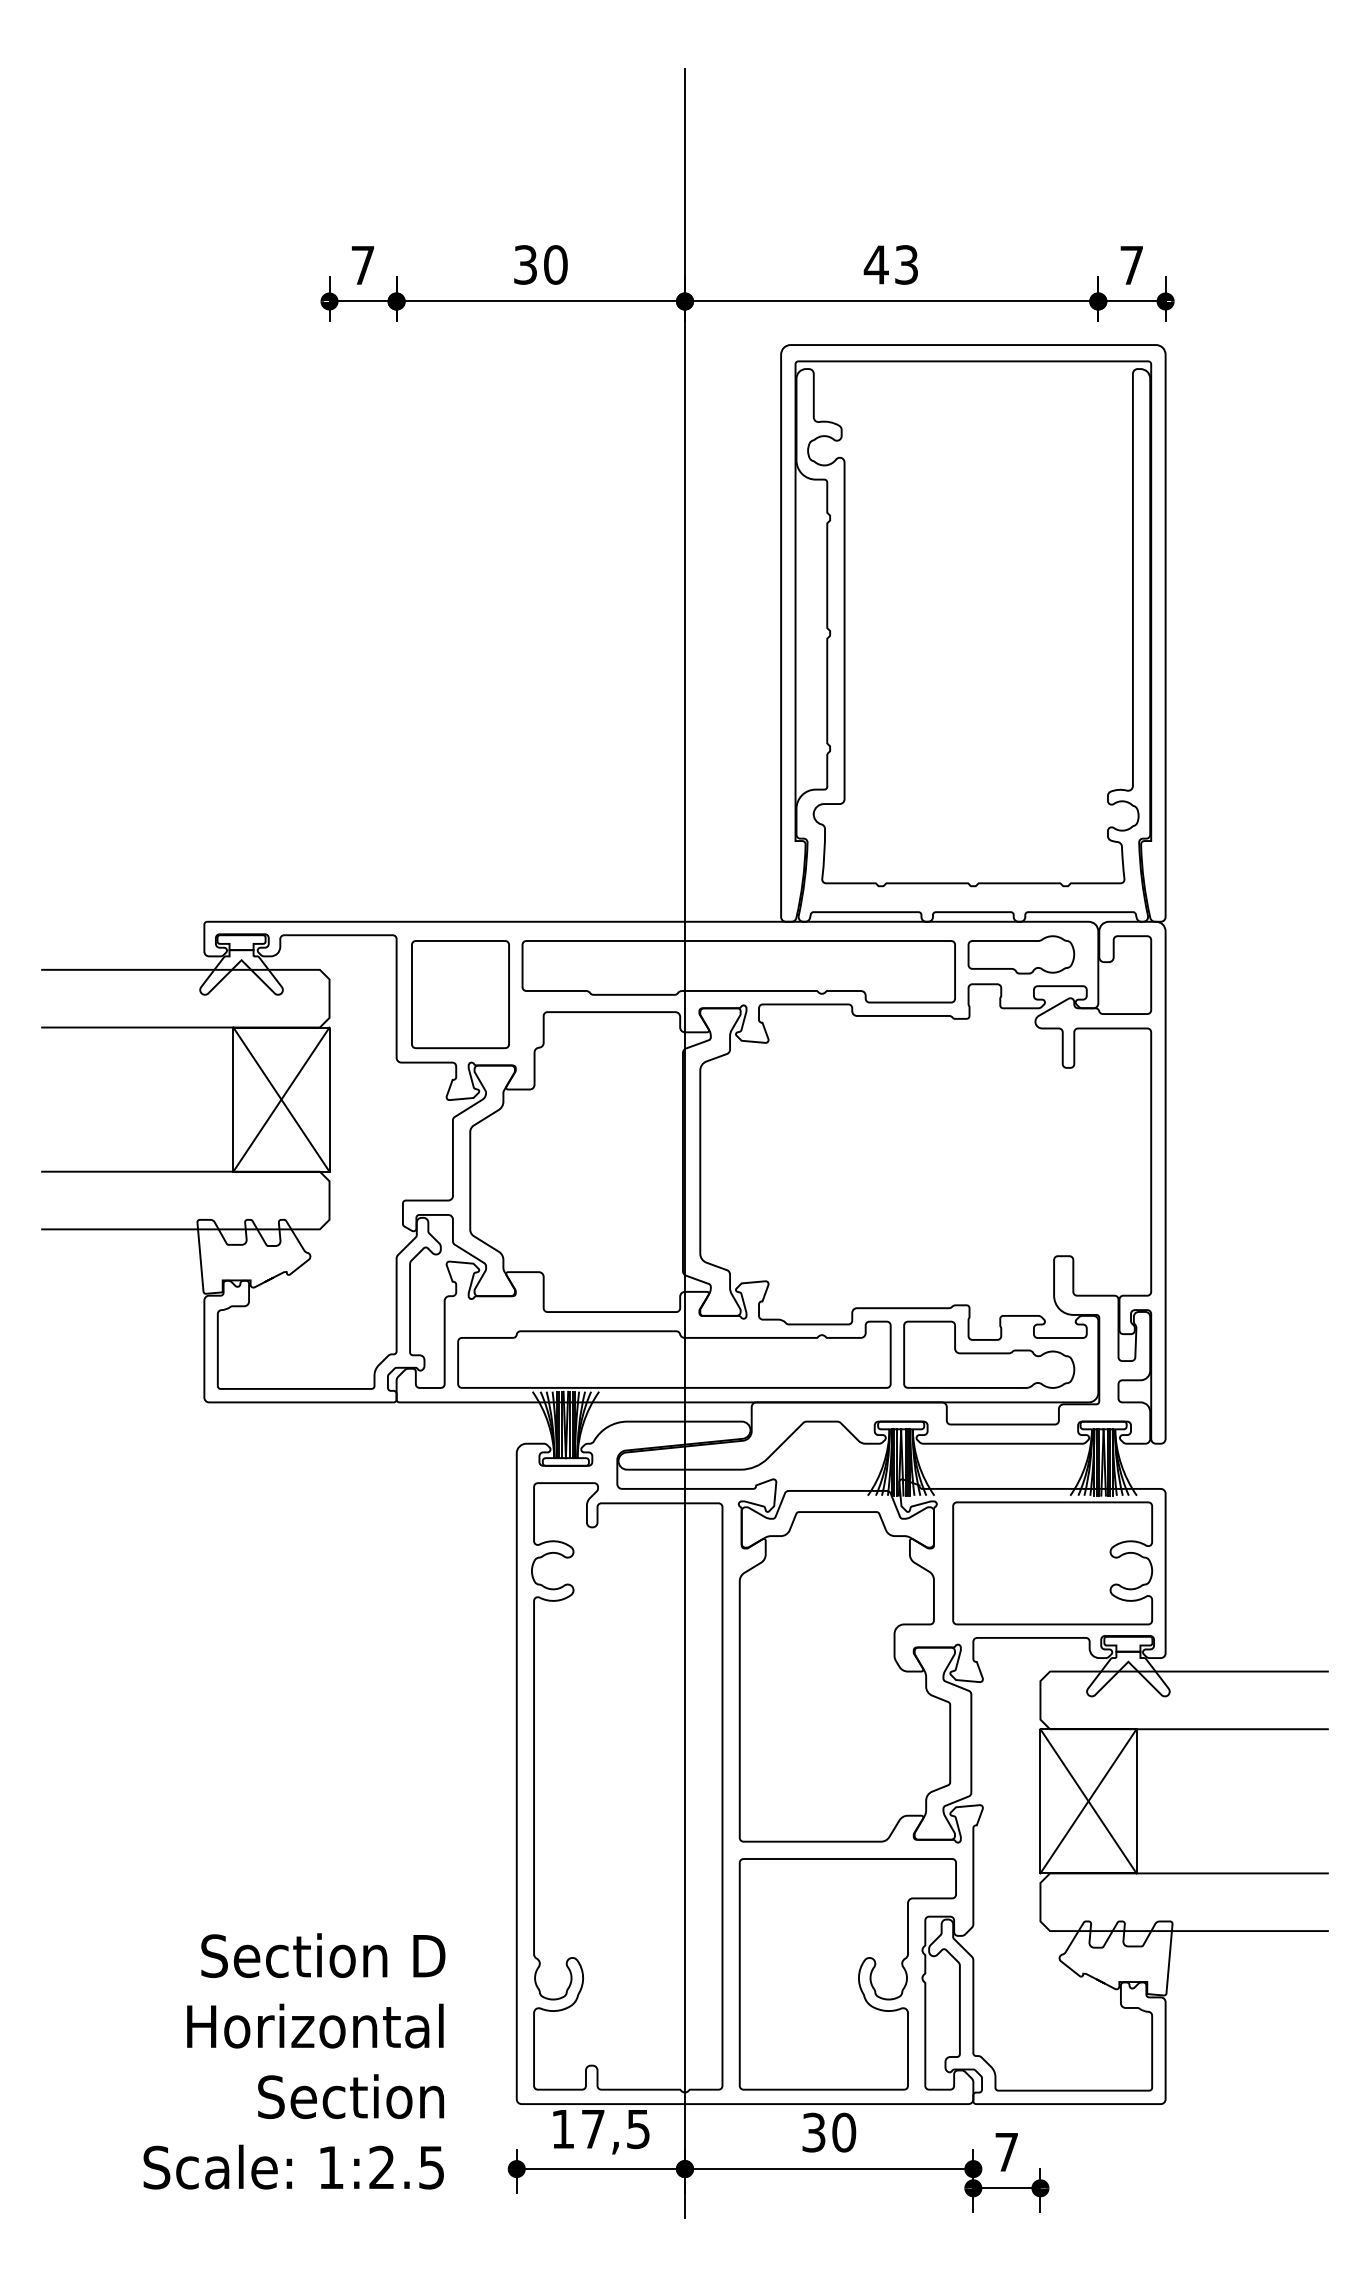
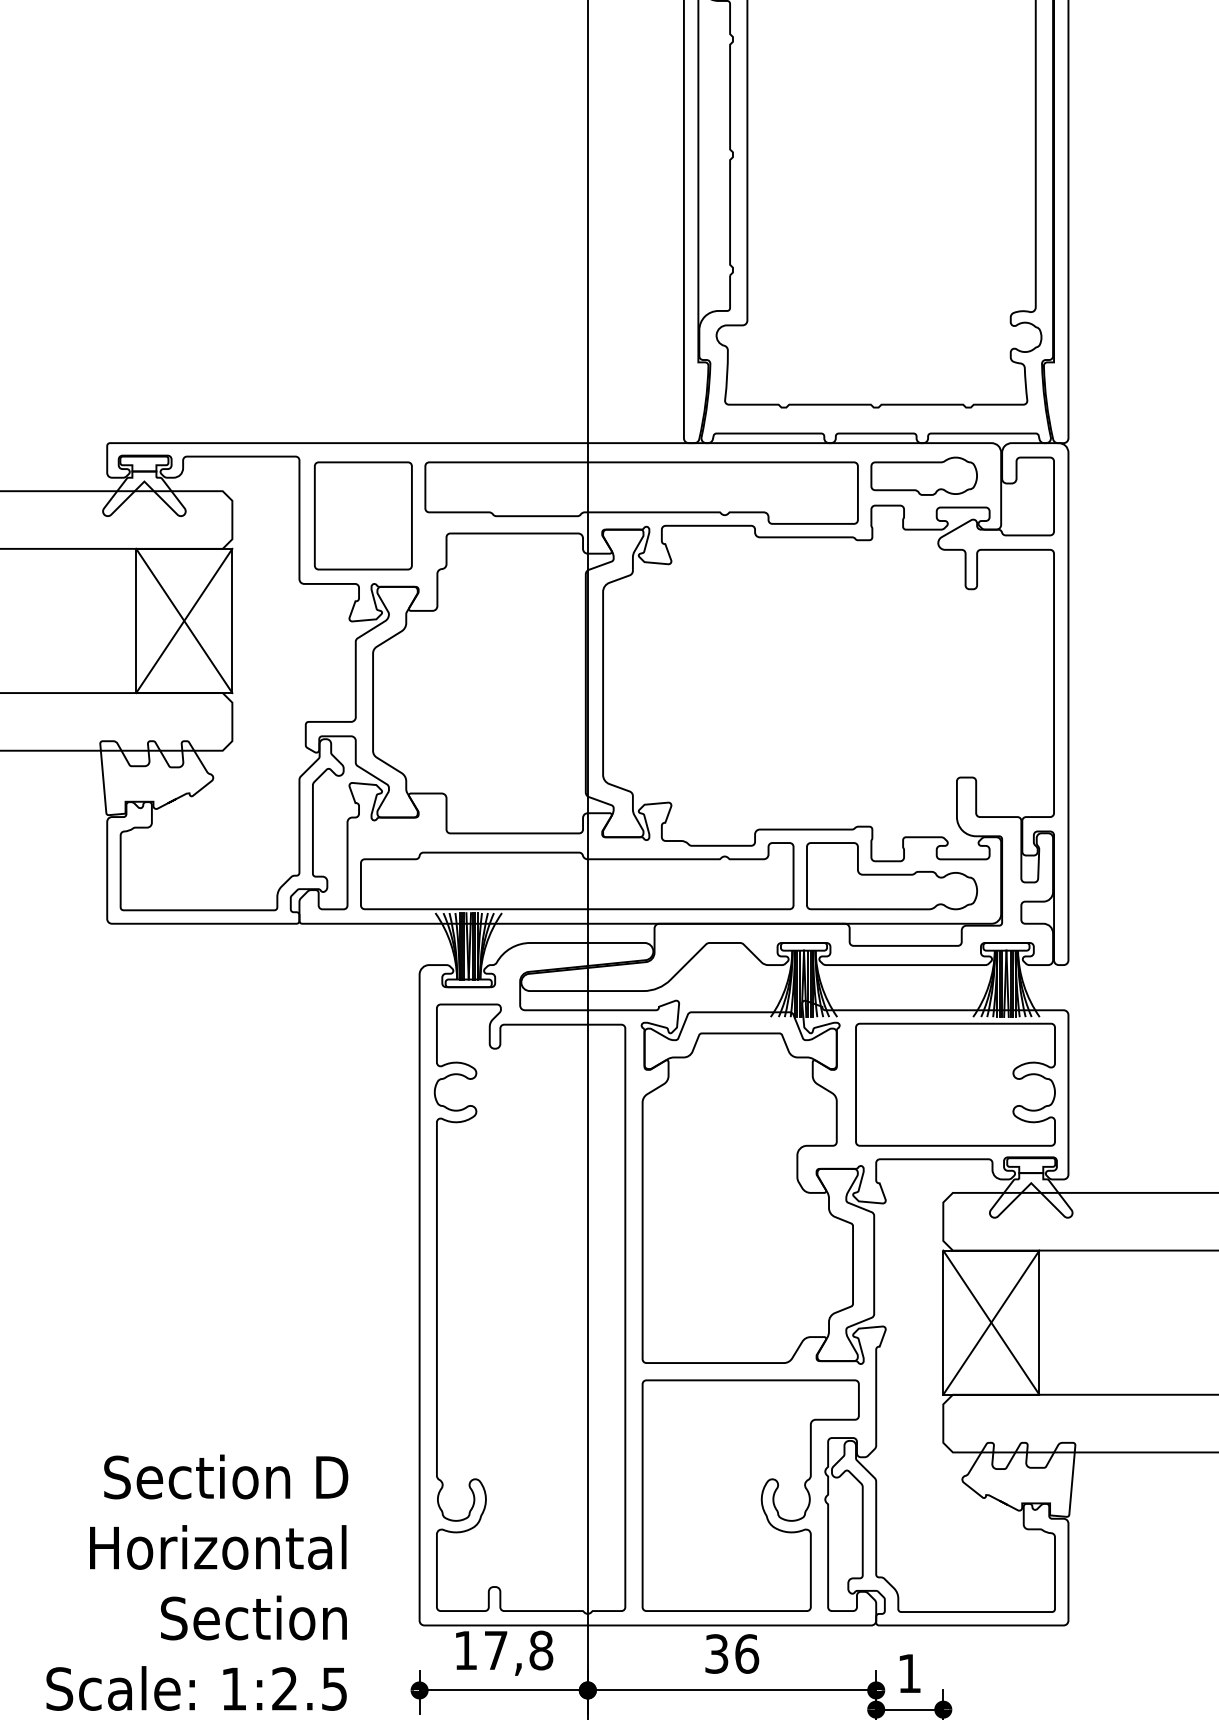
text: (638, 2129) -> (541, 1650), 17,5 -> 17,8
text: (844, 2132) -> (747, 1653), 30 -> 36
text: (1006, 2152) -> (909, 1673), 7 -> 1

